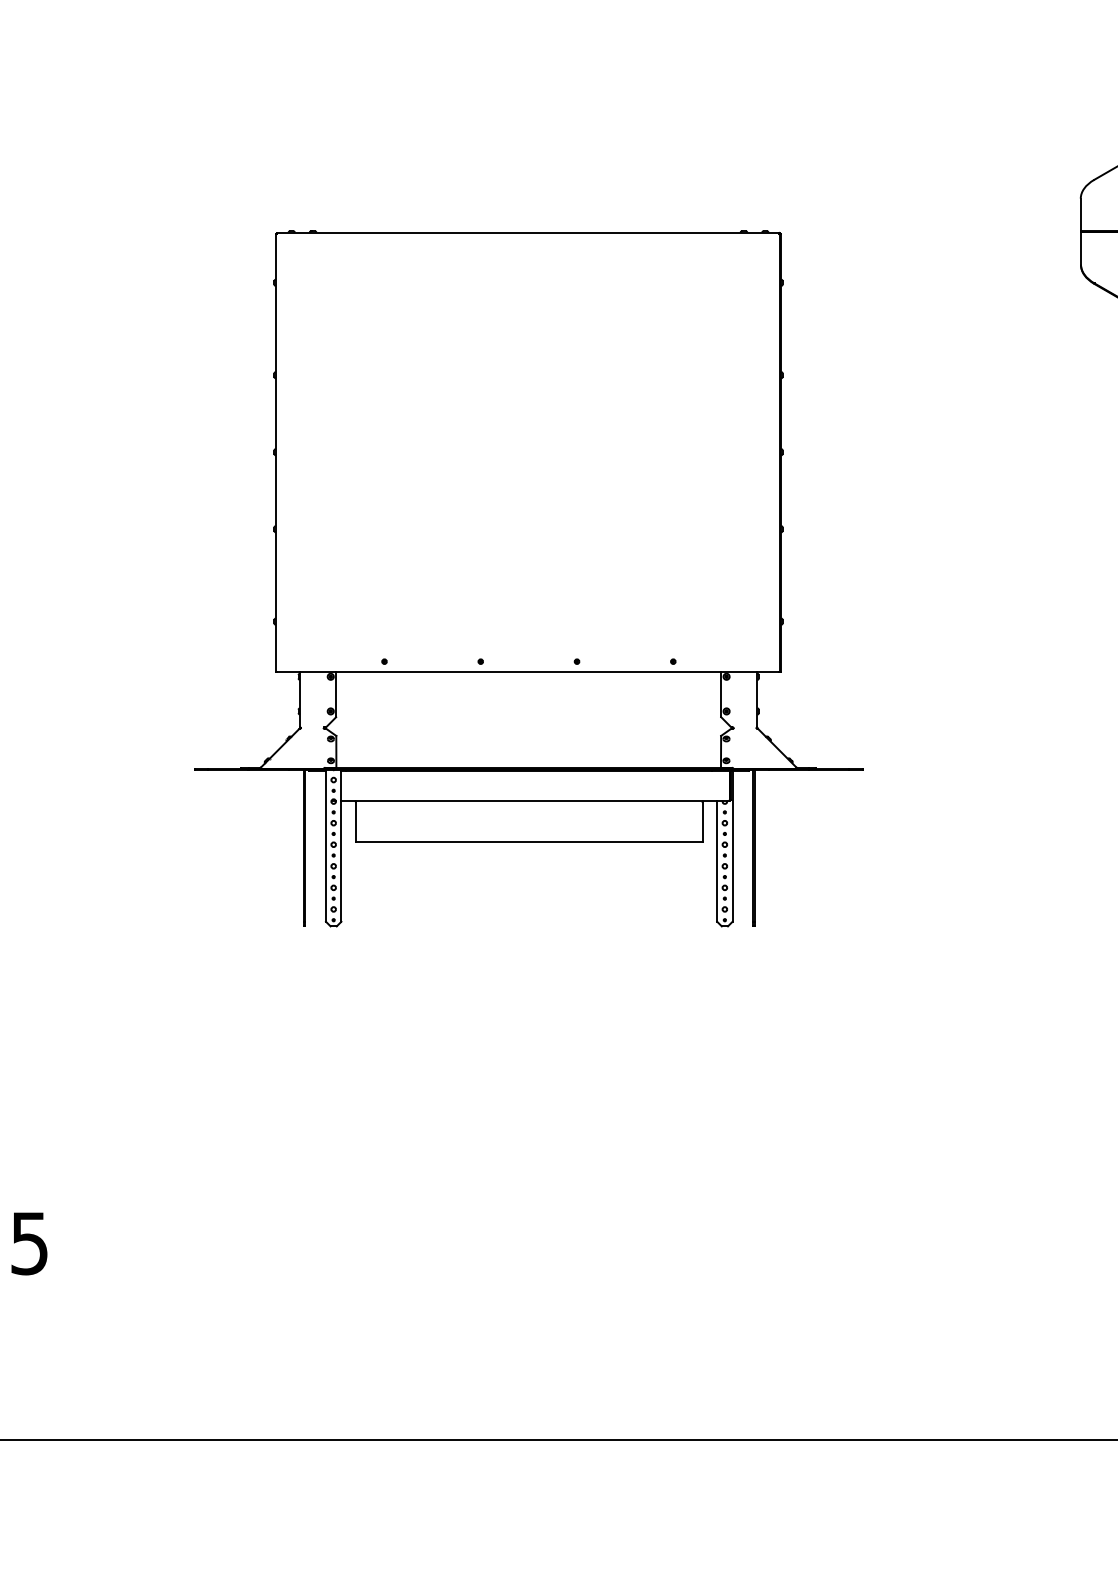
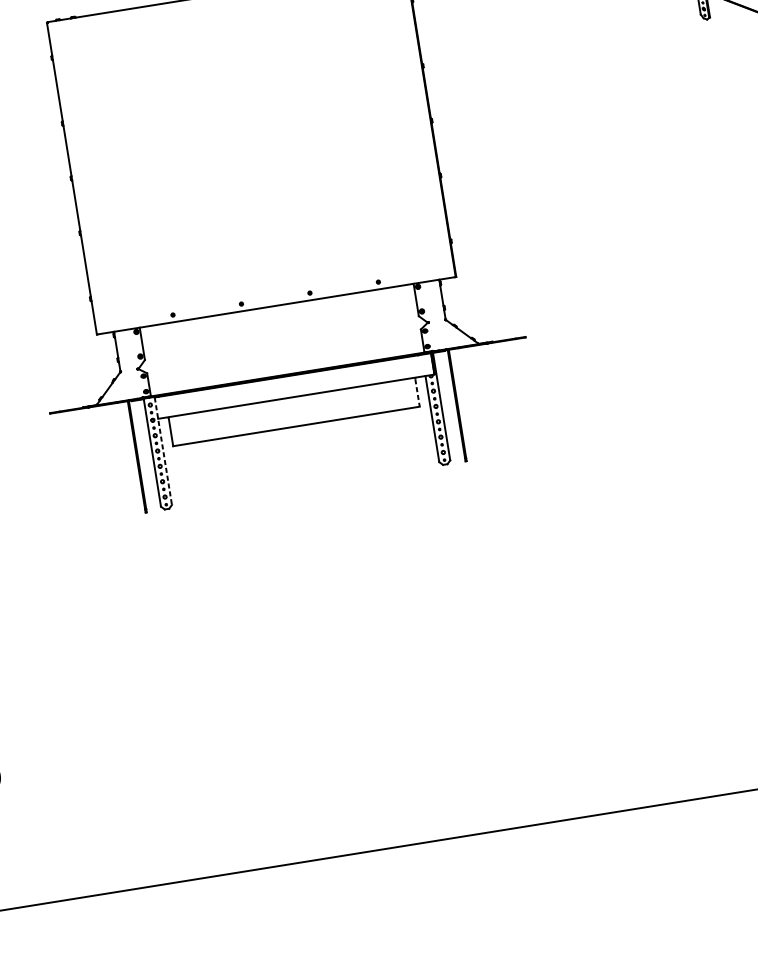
line: (702, 822) -> (417, 393), solid -> dashed
line: (341, 846) -> (163, 451), solid -> dashed

